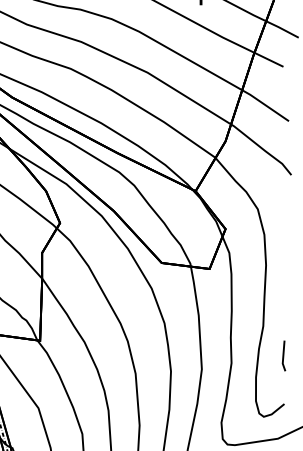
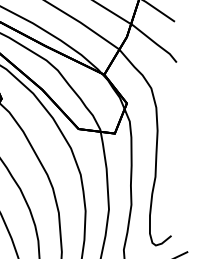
line: (283, 355) -> (170, 199), removed

